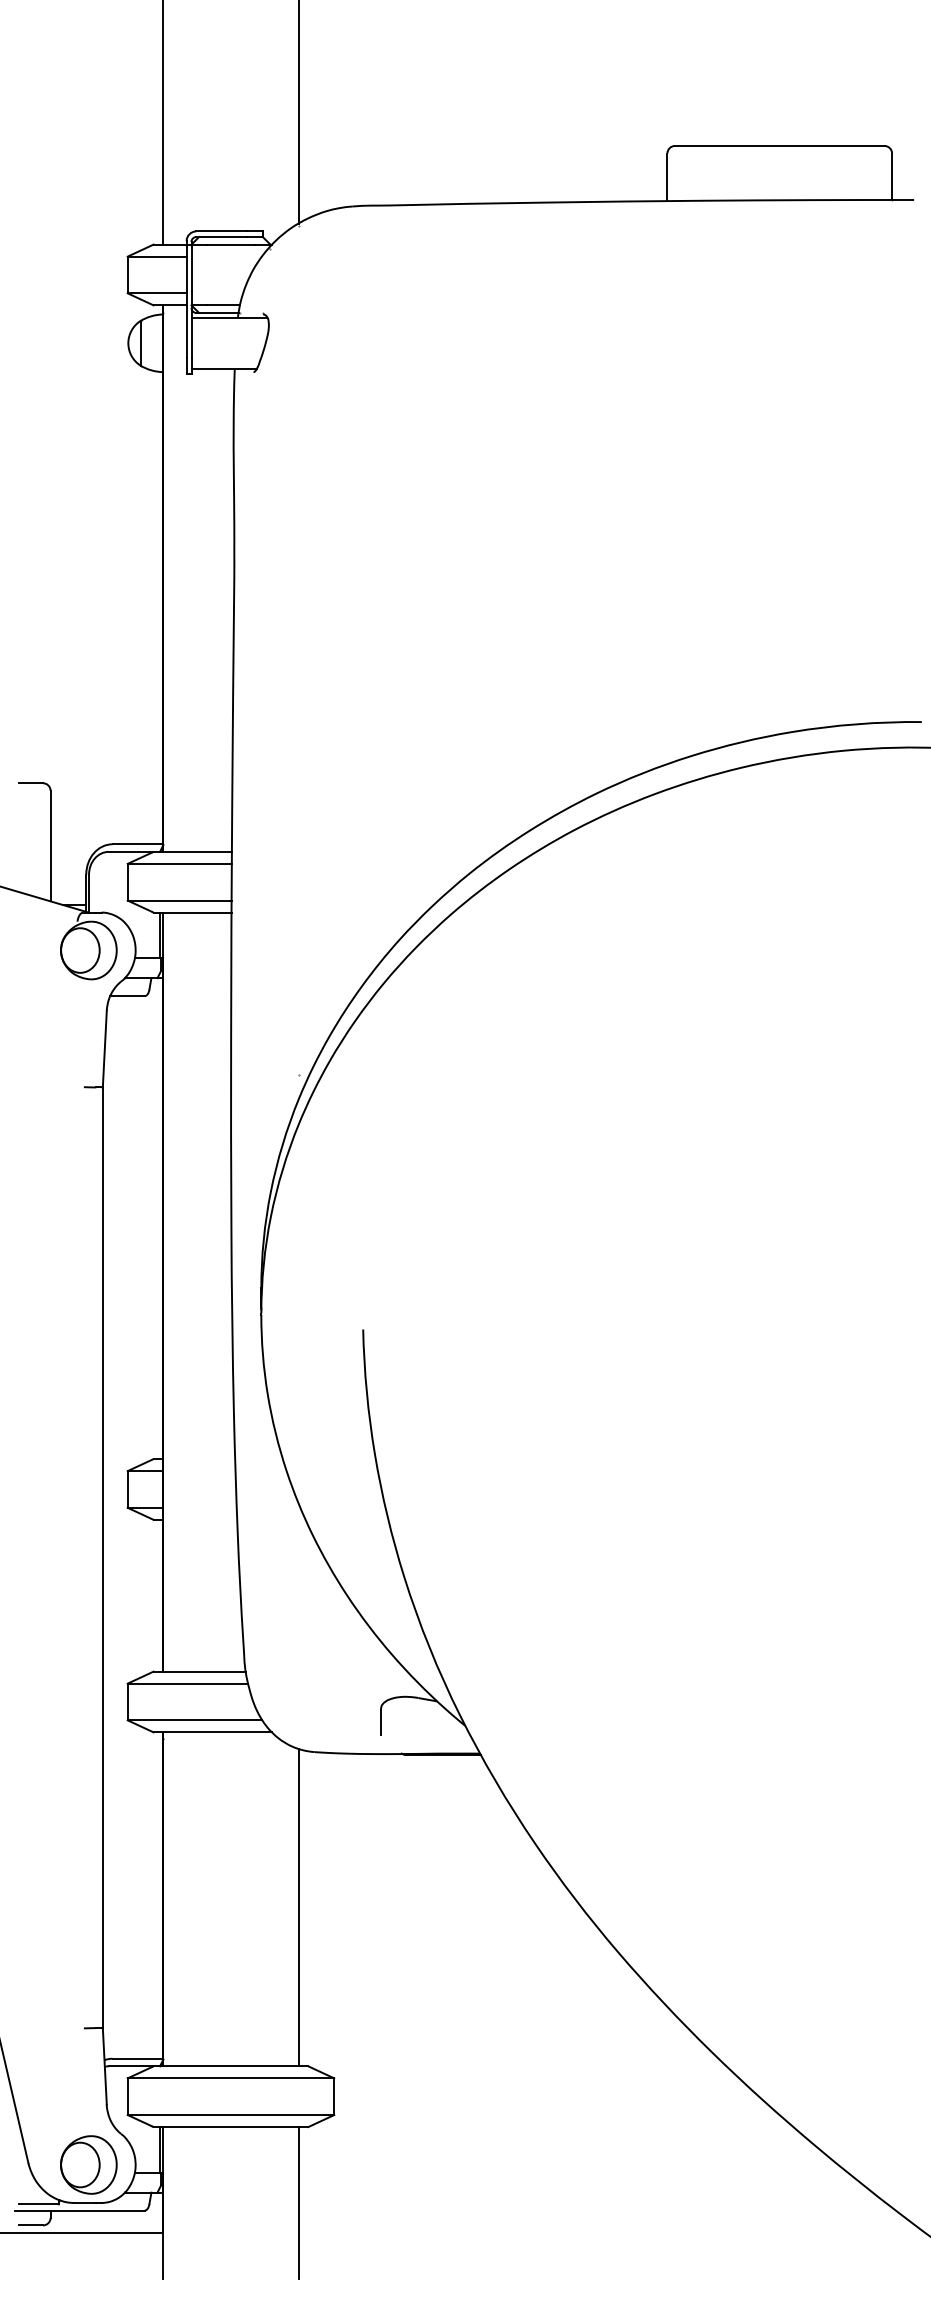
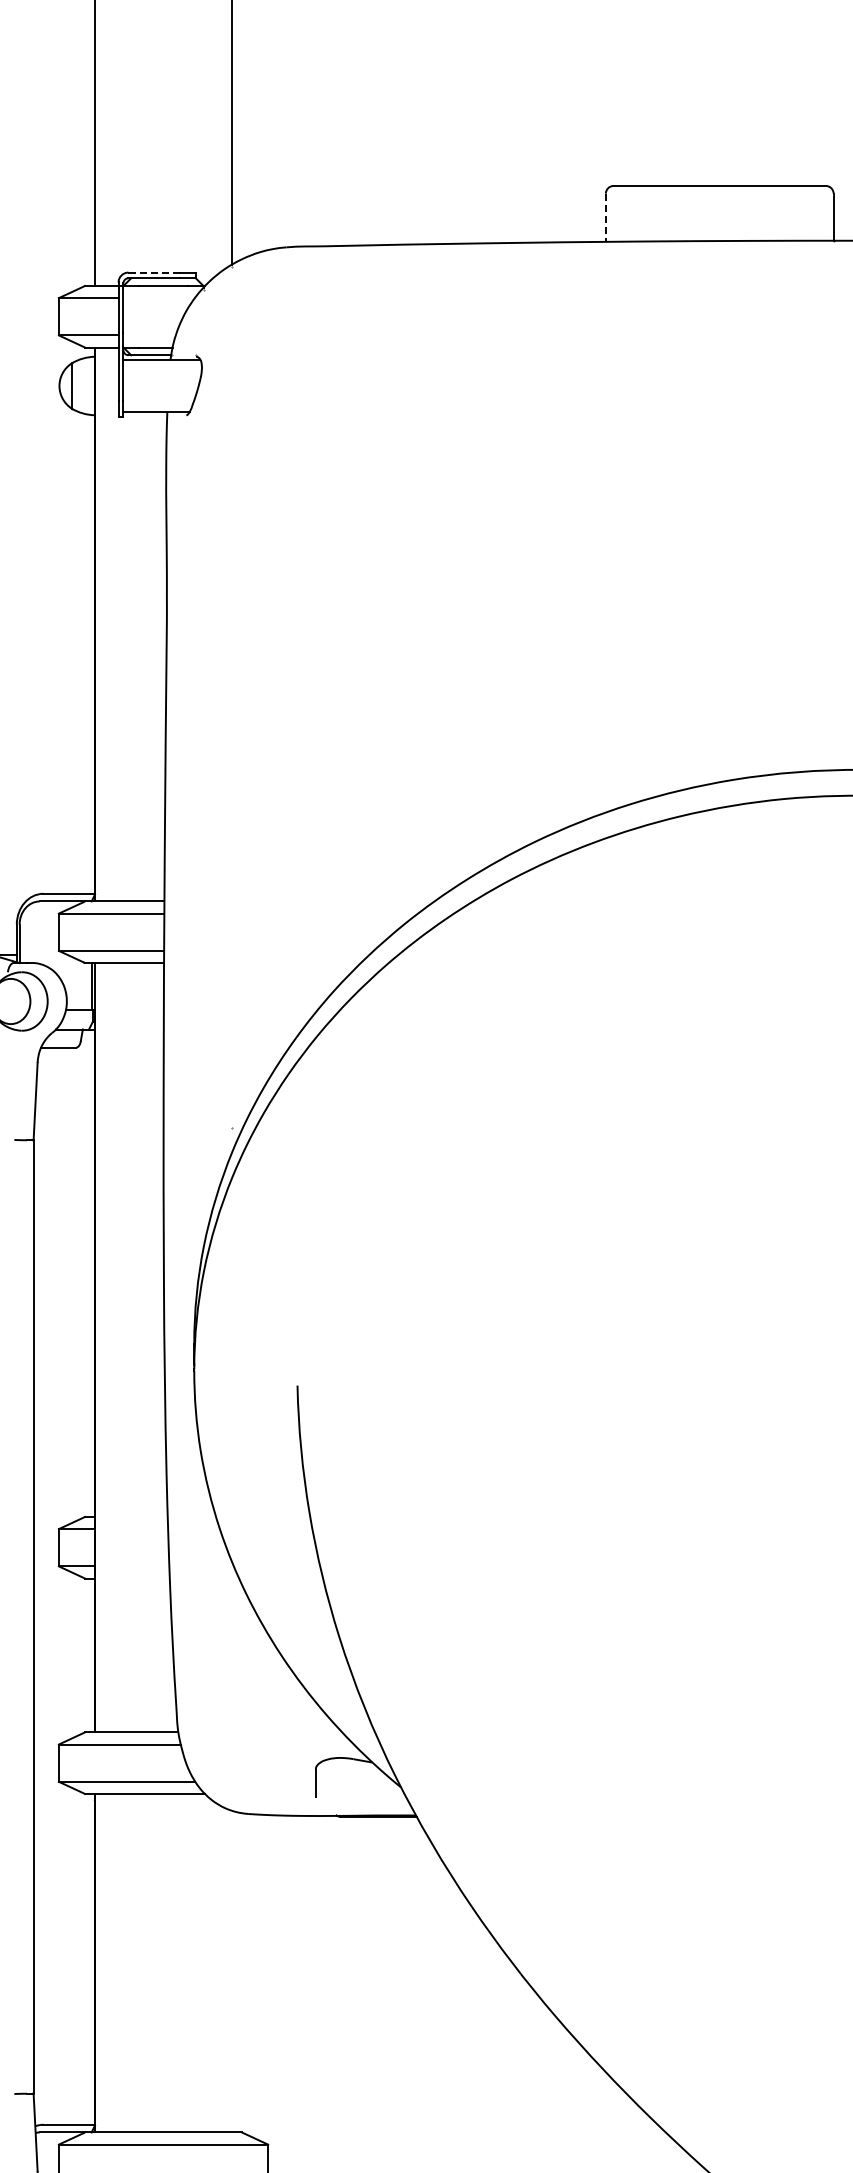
line: (667, 177) -> (605, 217), solid -> dashed
line: (221, 231) -> (153, 272), solid -> dashed
line: (298, 1907) -> (231, 1971), removed

